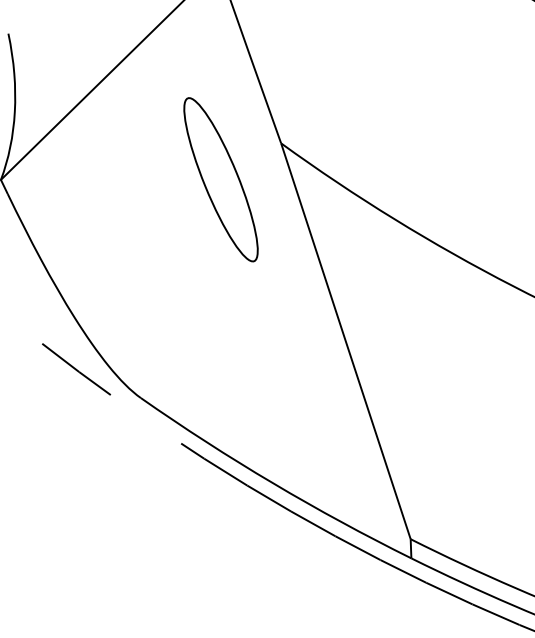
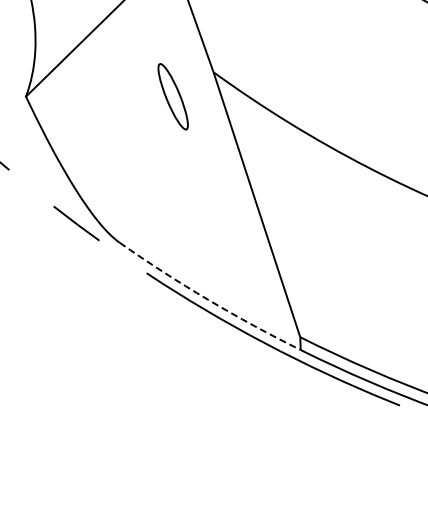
part: (219, 179) -> (172, 96), size x0.6
arc: (273, 482) -> (208, 299), solid -> dashed

